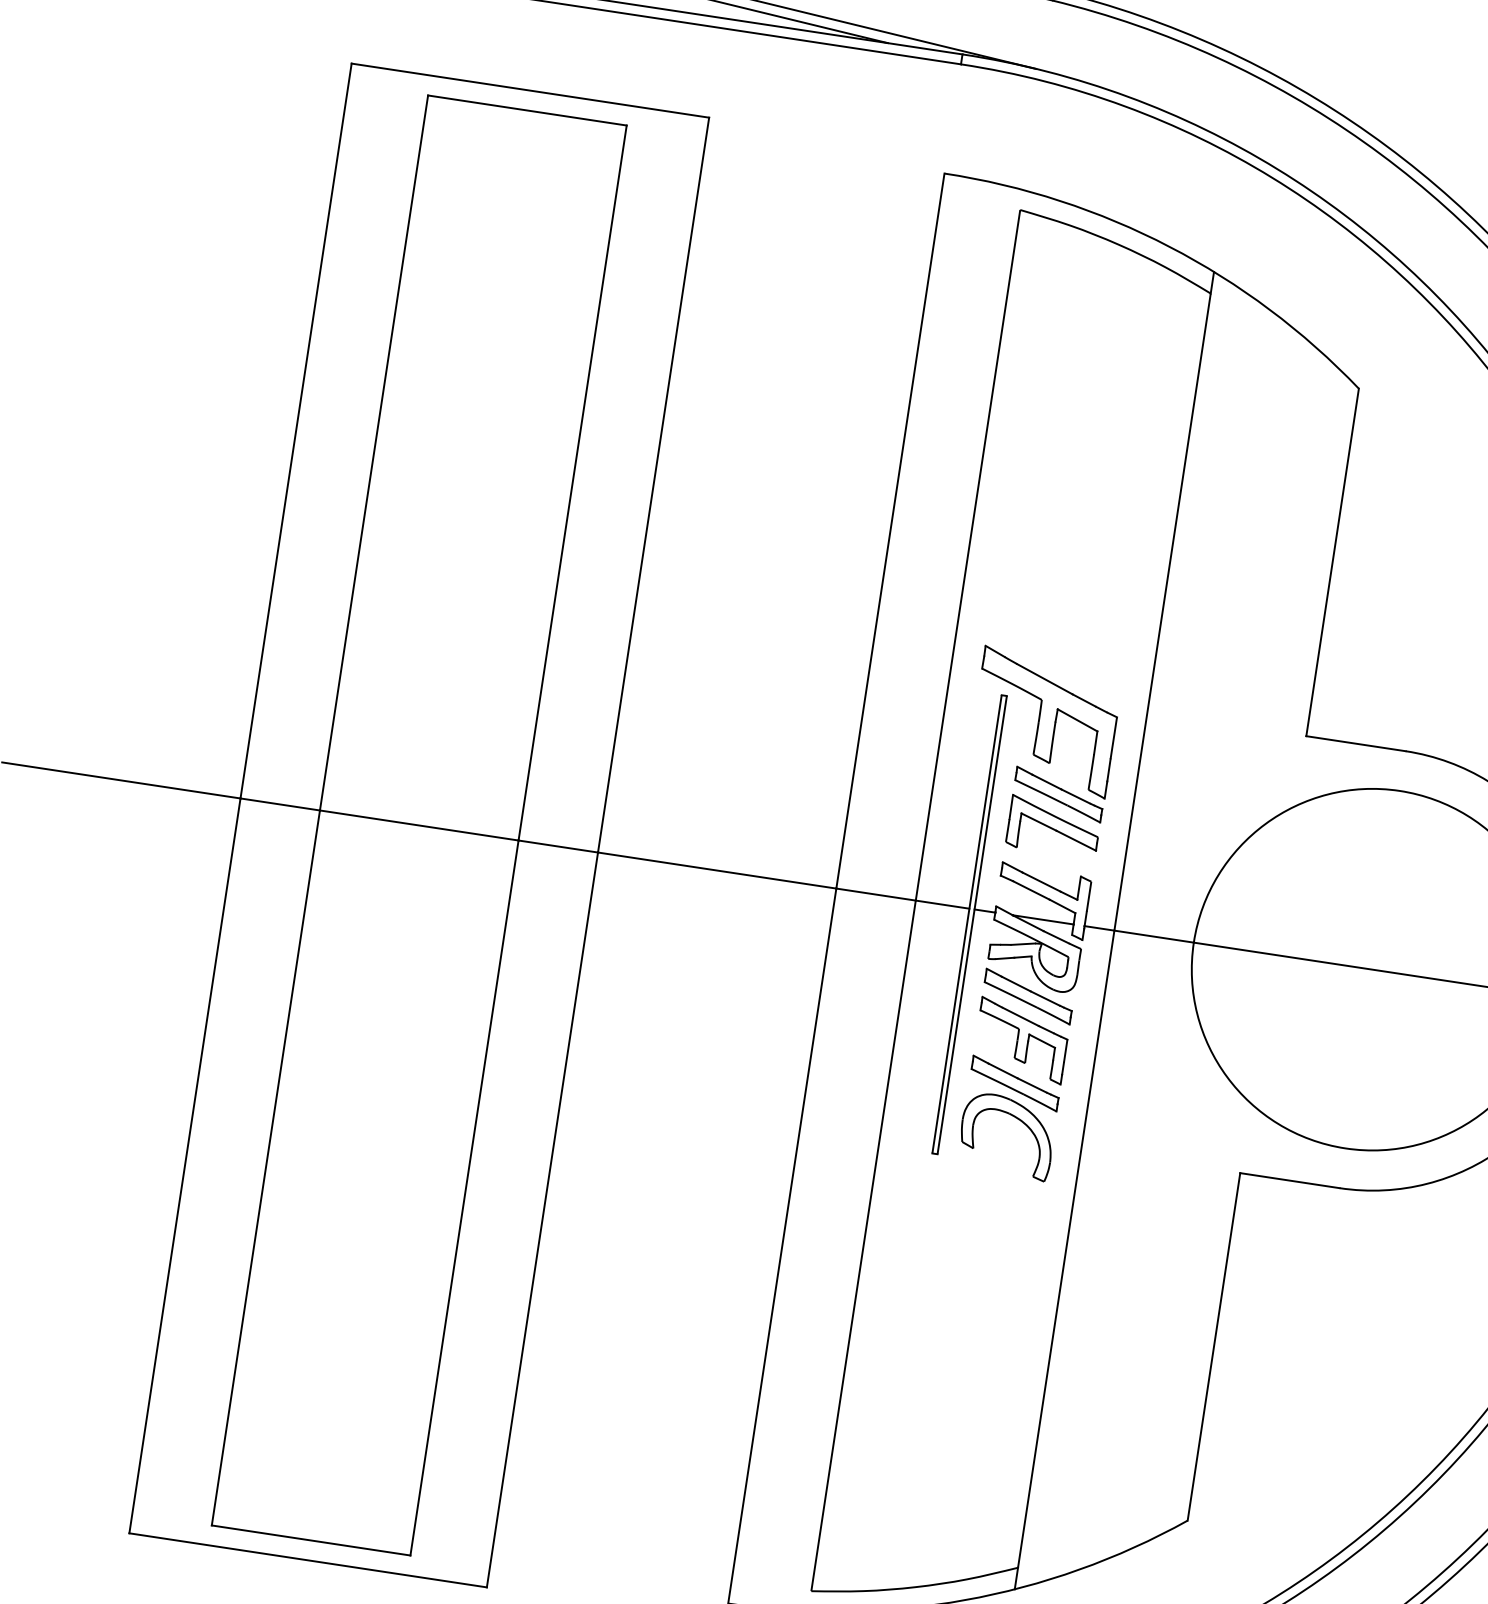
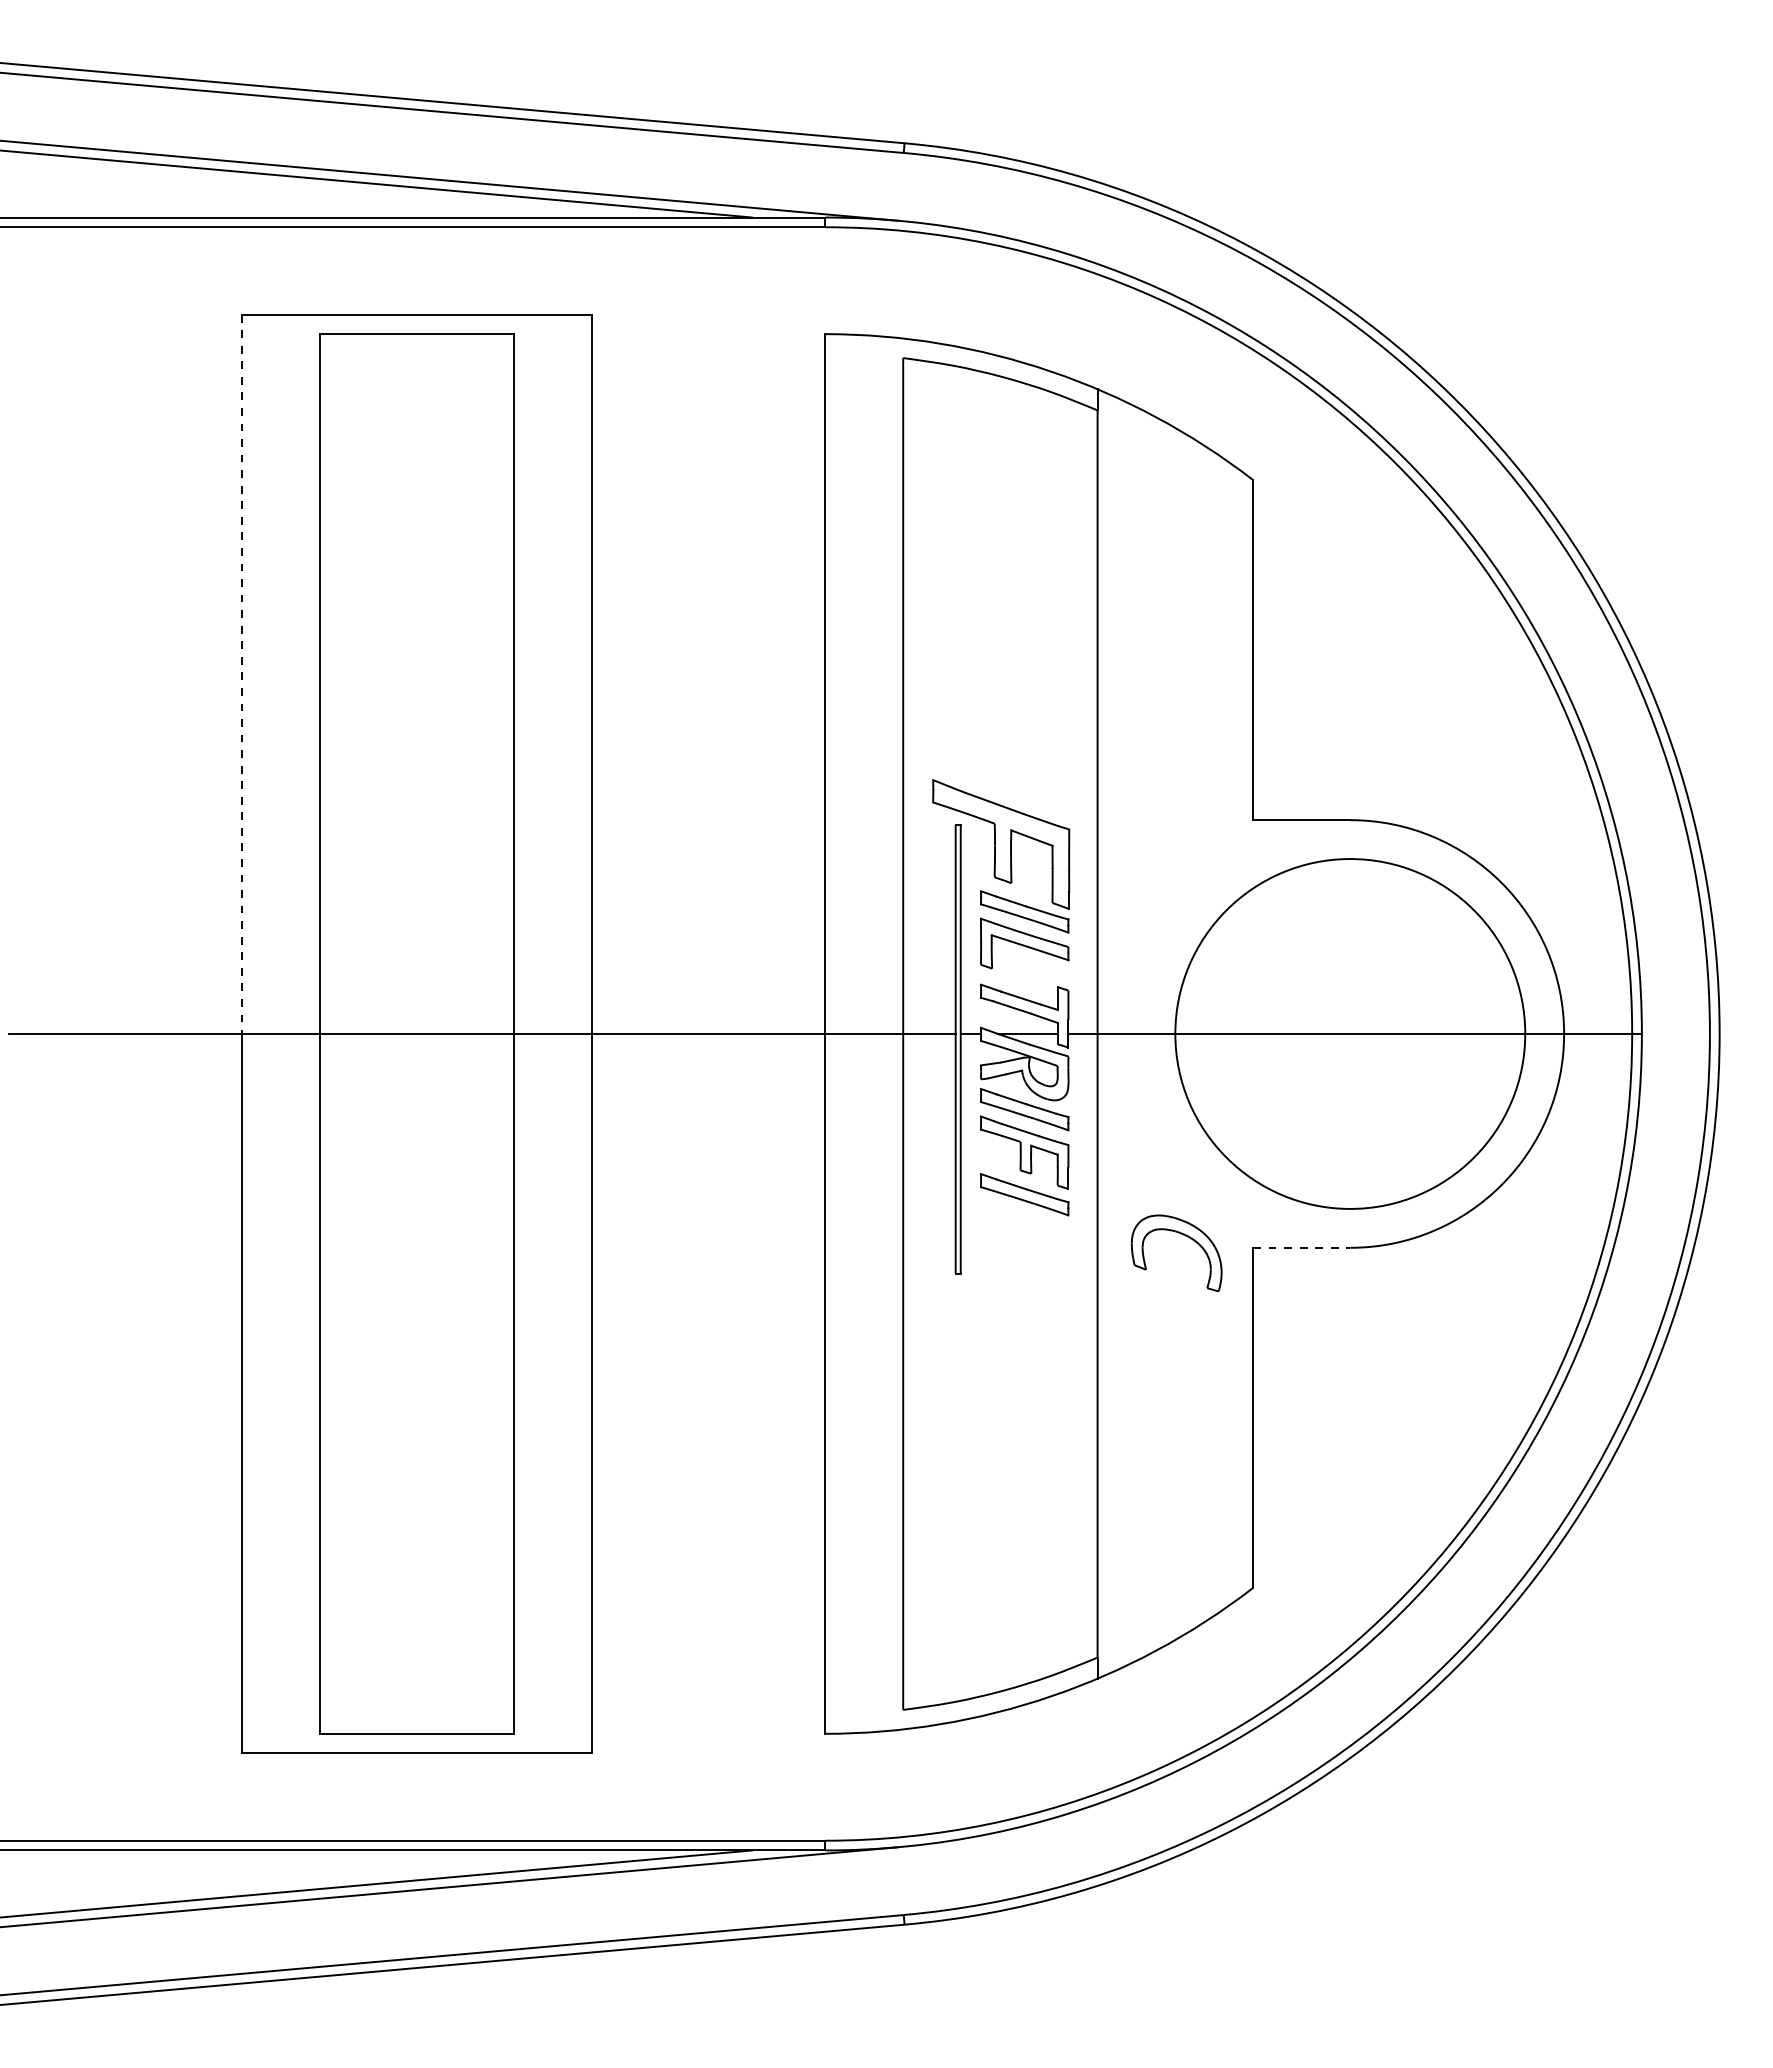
line: (296, 431) -> (242, 674), solid -> dashed
part: (1018, 1120) -> (1185, 1236), moved
line: (1289, 1180) -> (1301, 1247), solid -> dashed

